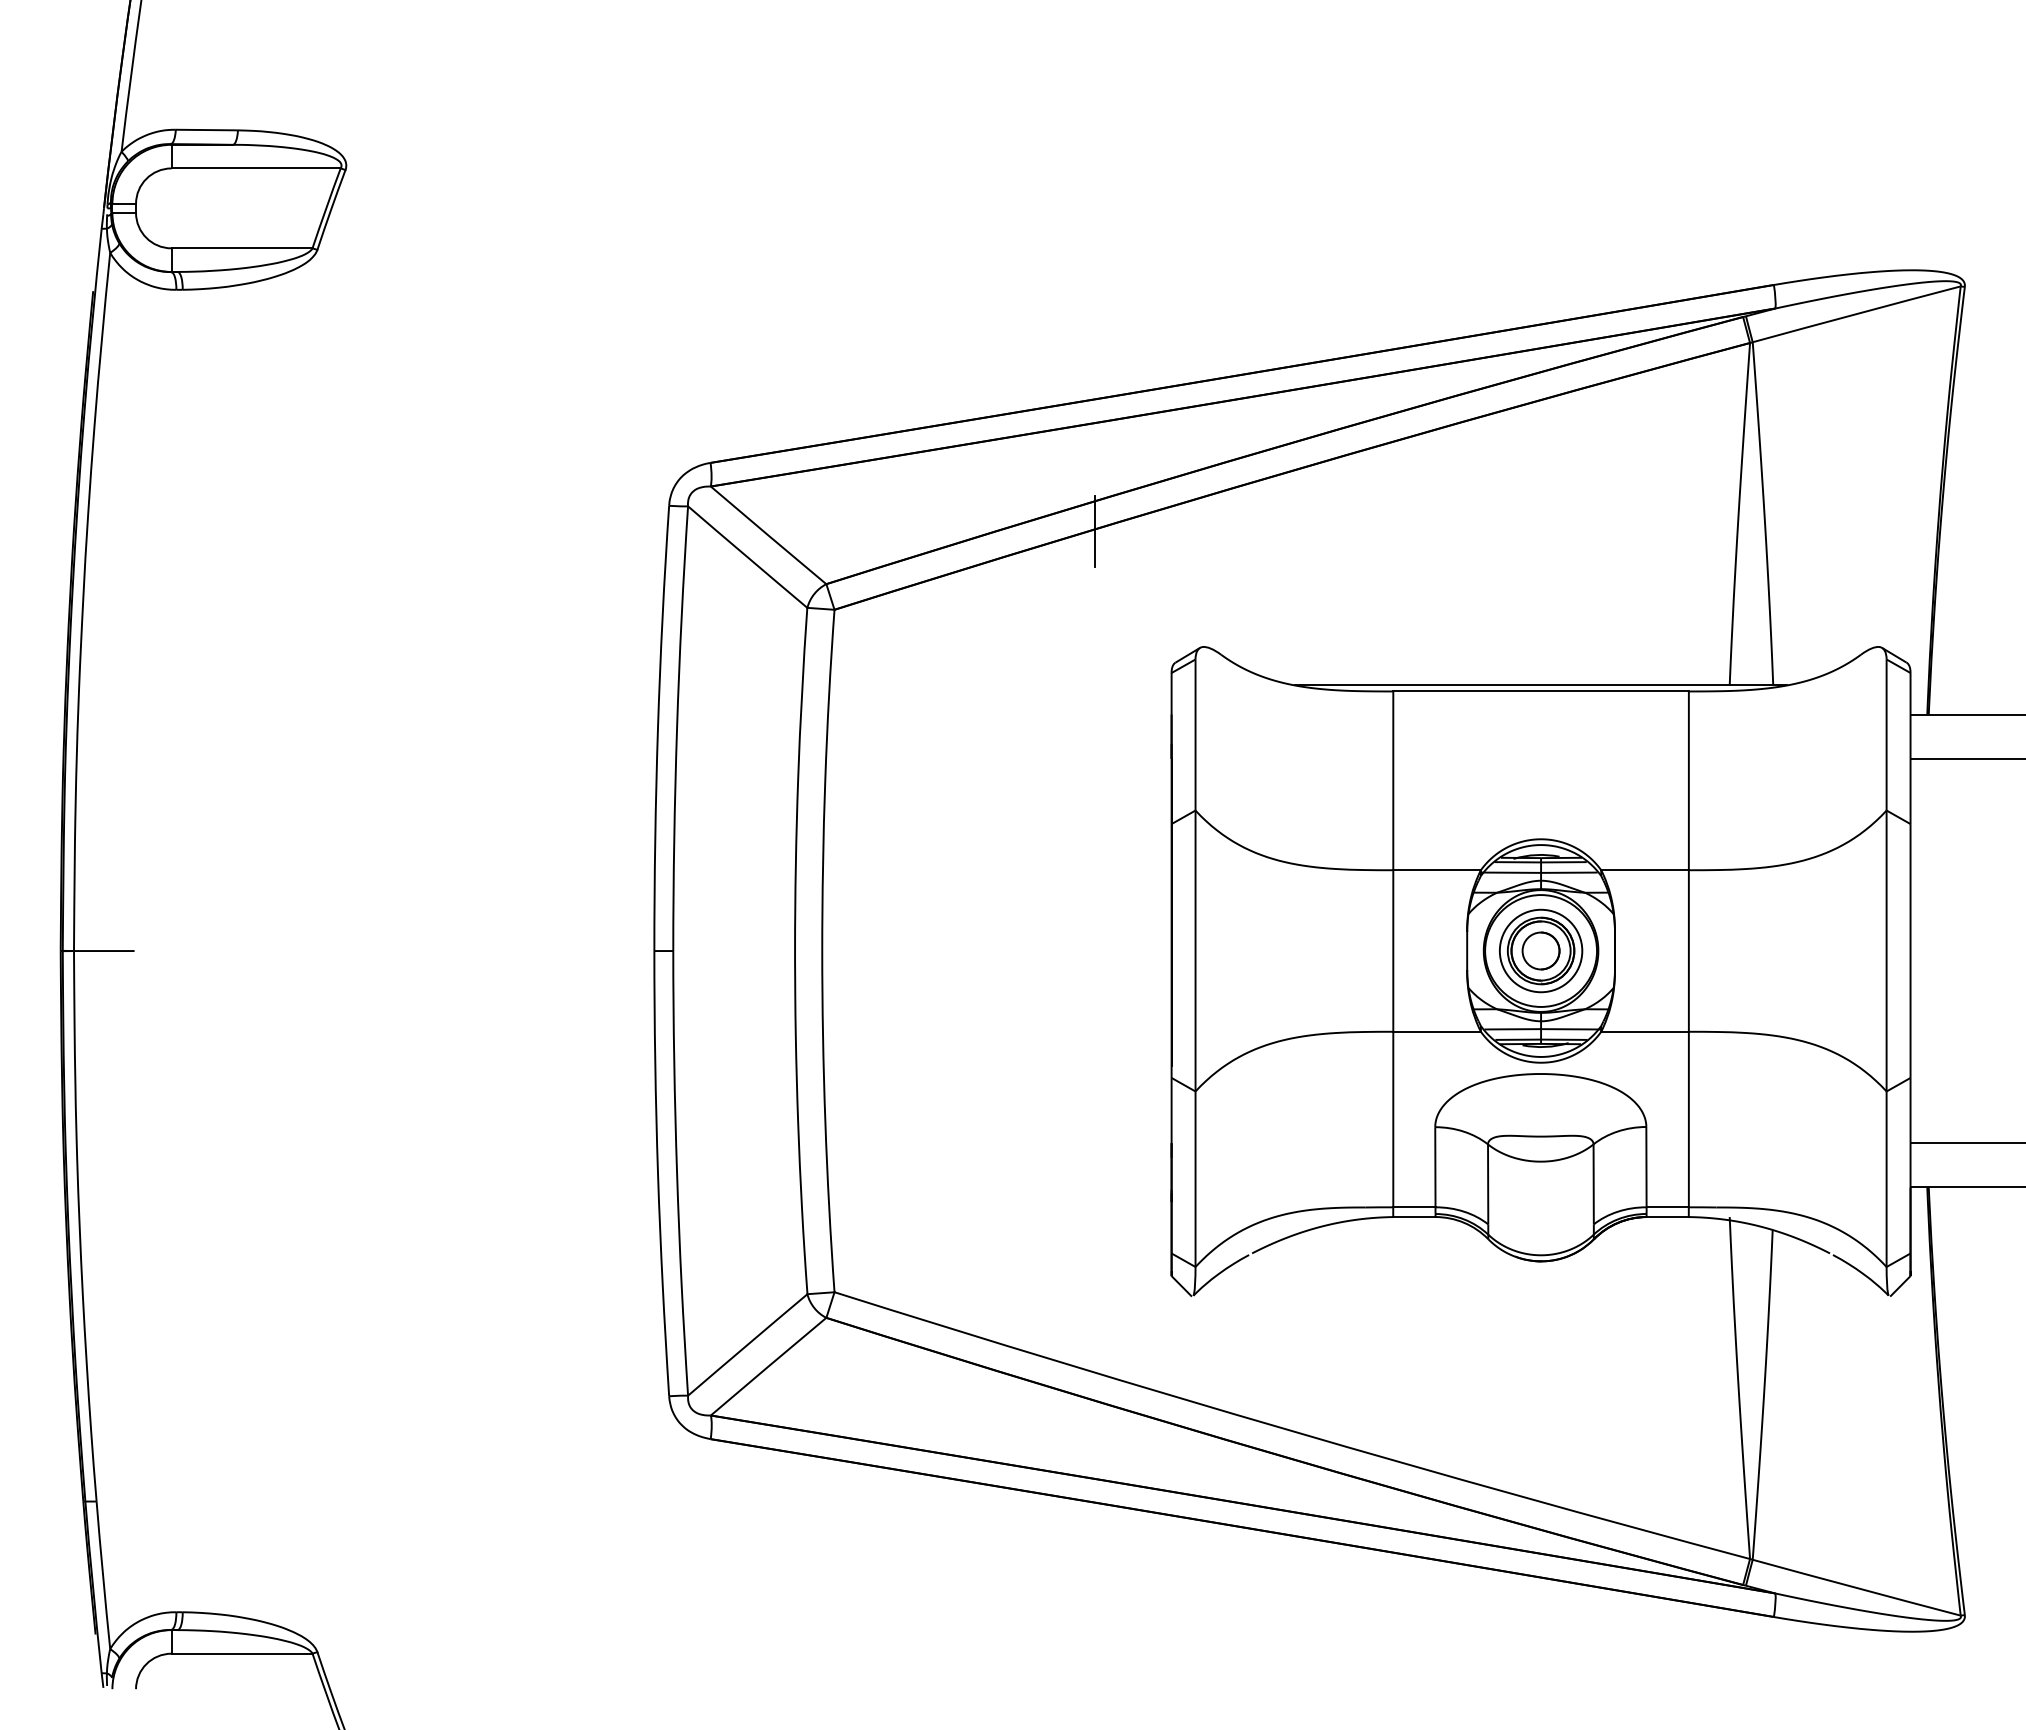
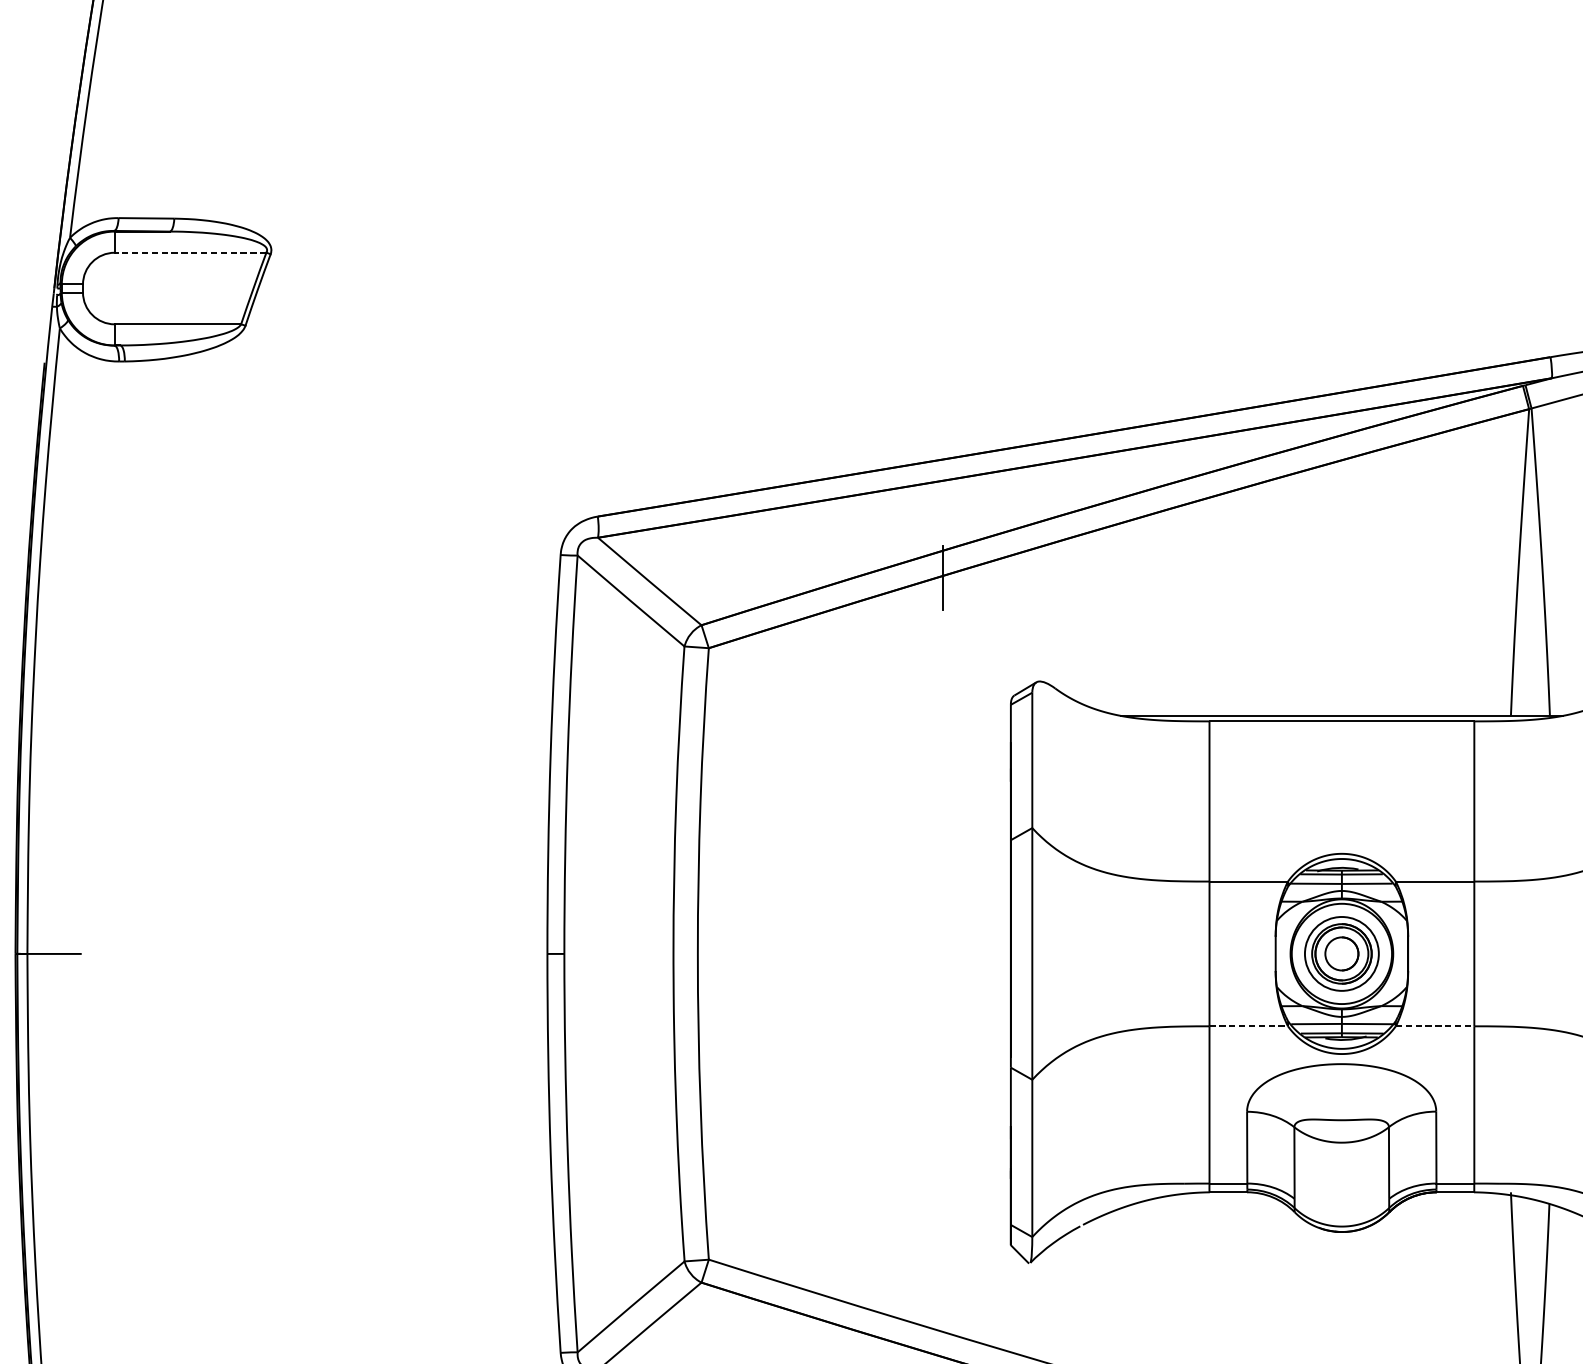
line: (256, 168) -> (190, 252), solid -> dashed
line: (1437, 1031) -> (1249, 1026), solid -> dashed
line: (1645, 1031) -> (1435, 1026), solid -> dashed

